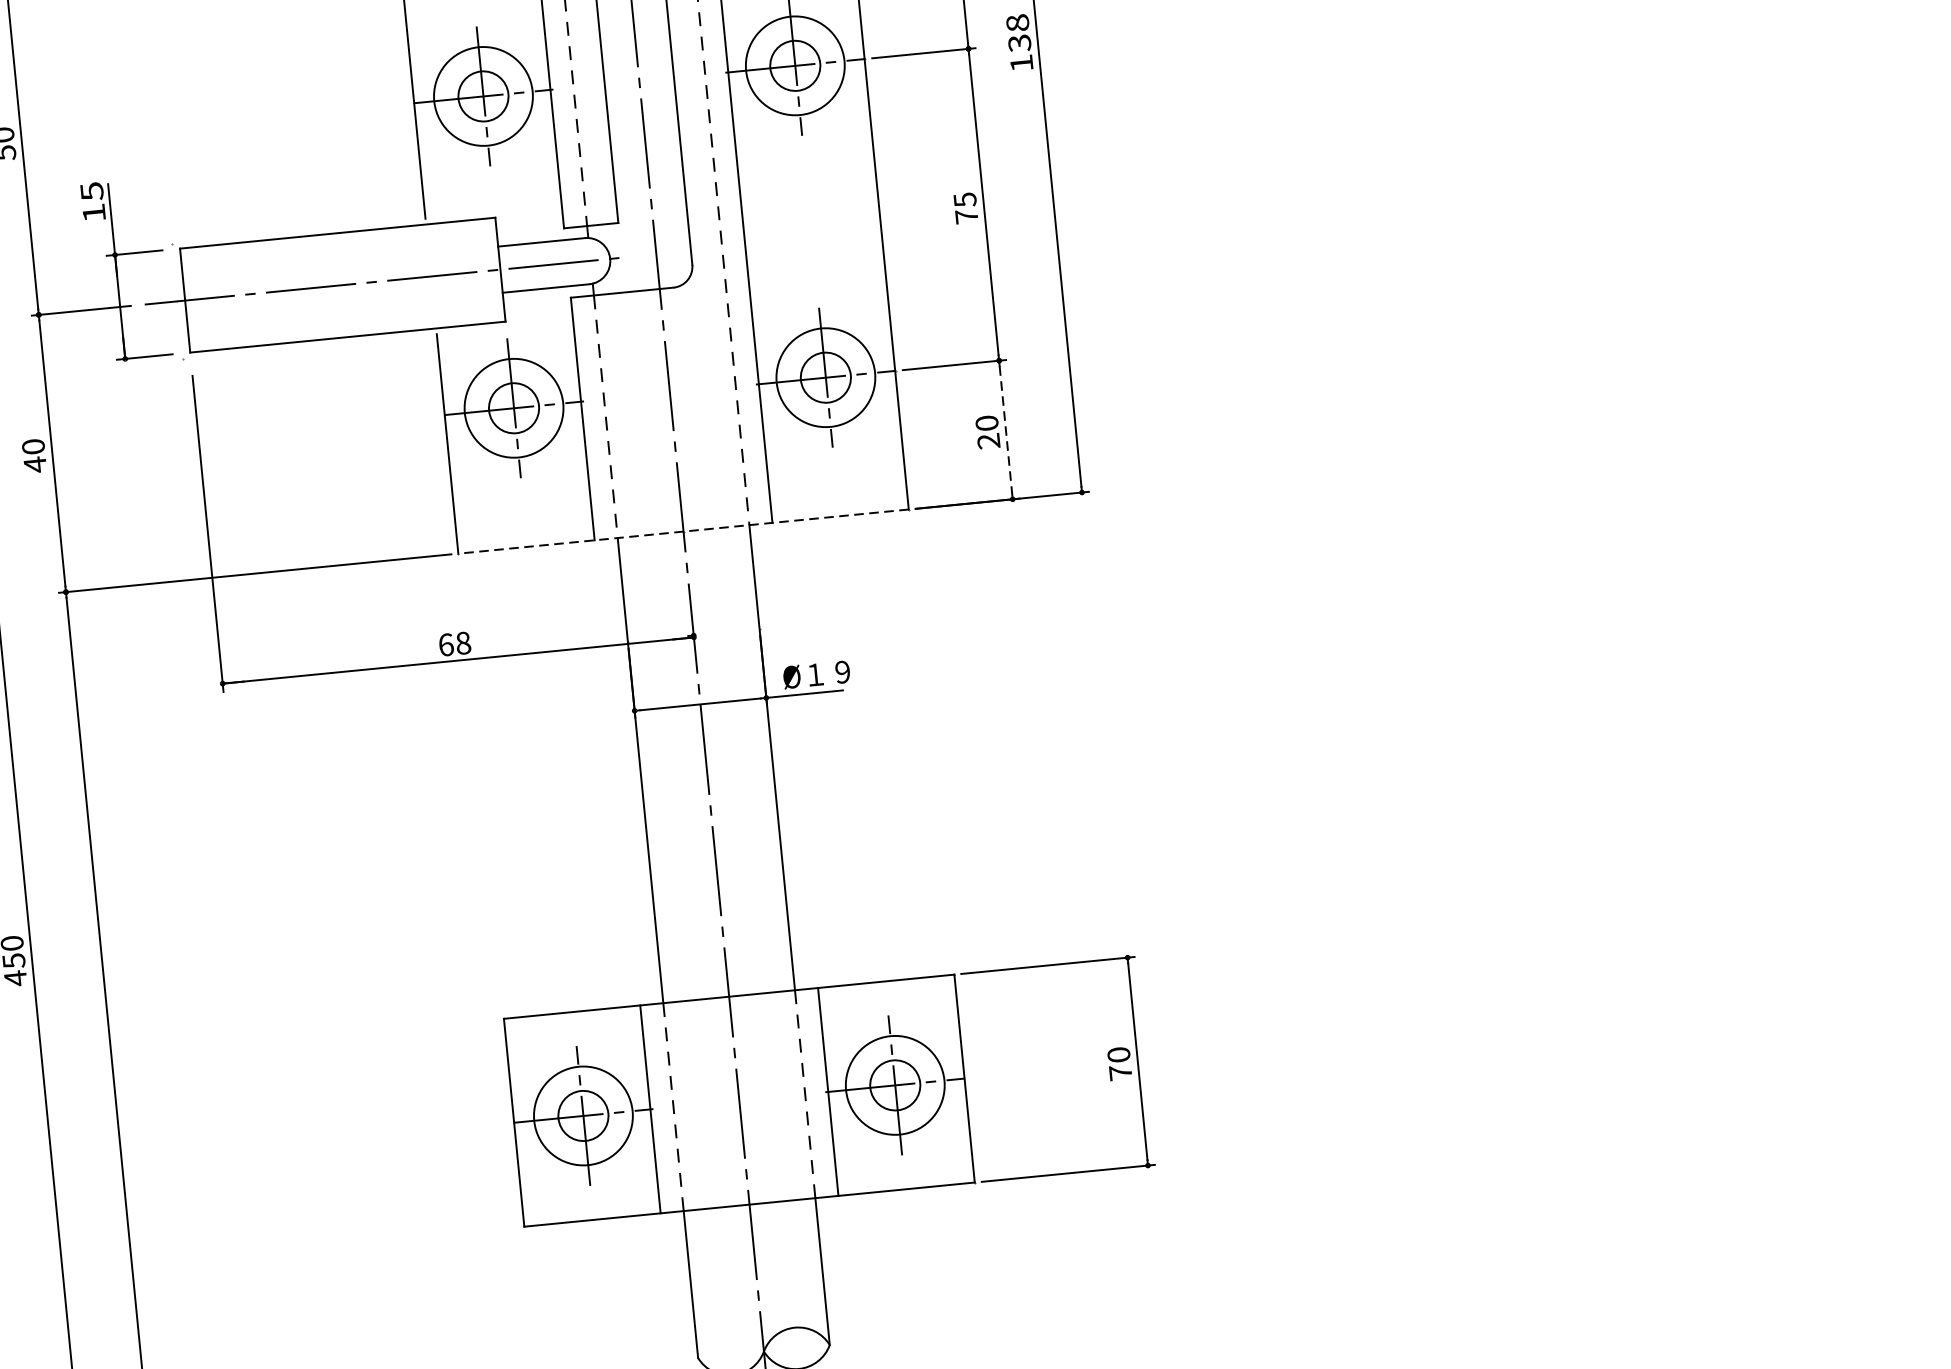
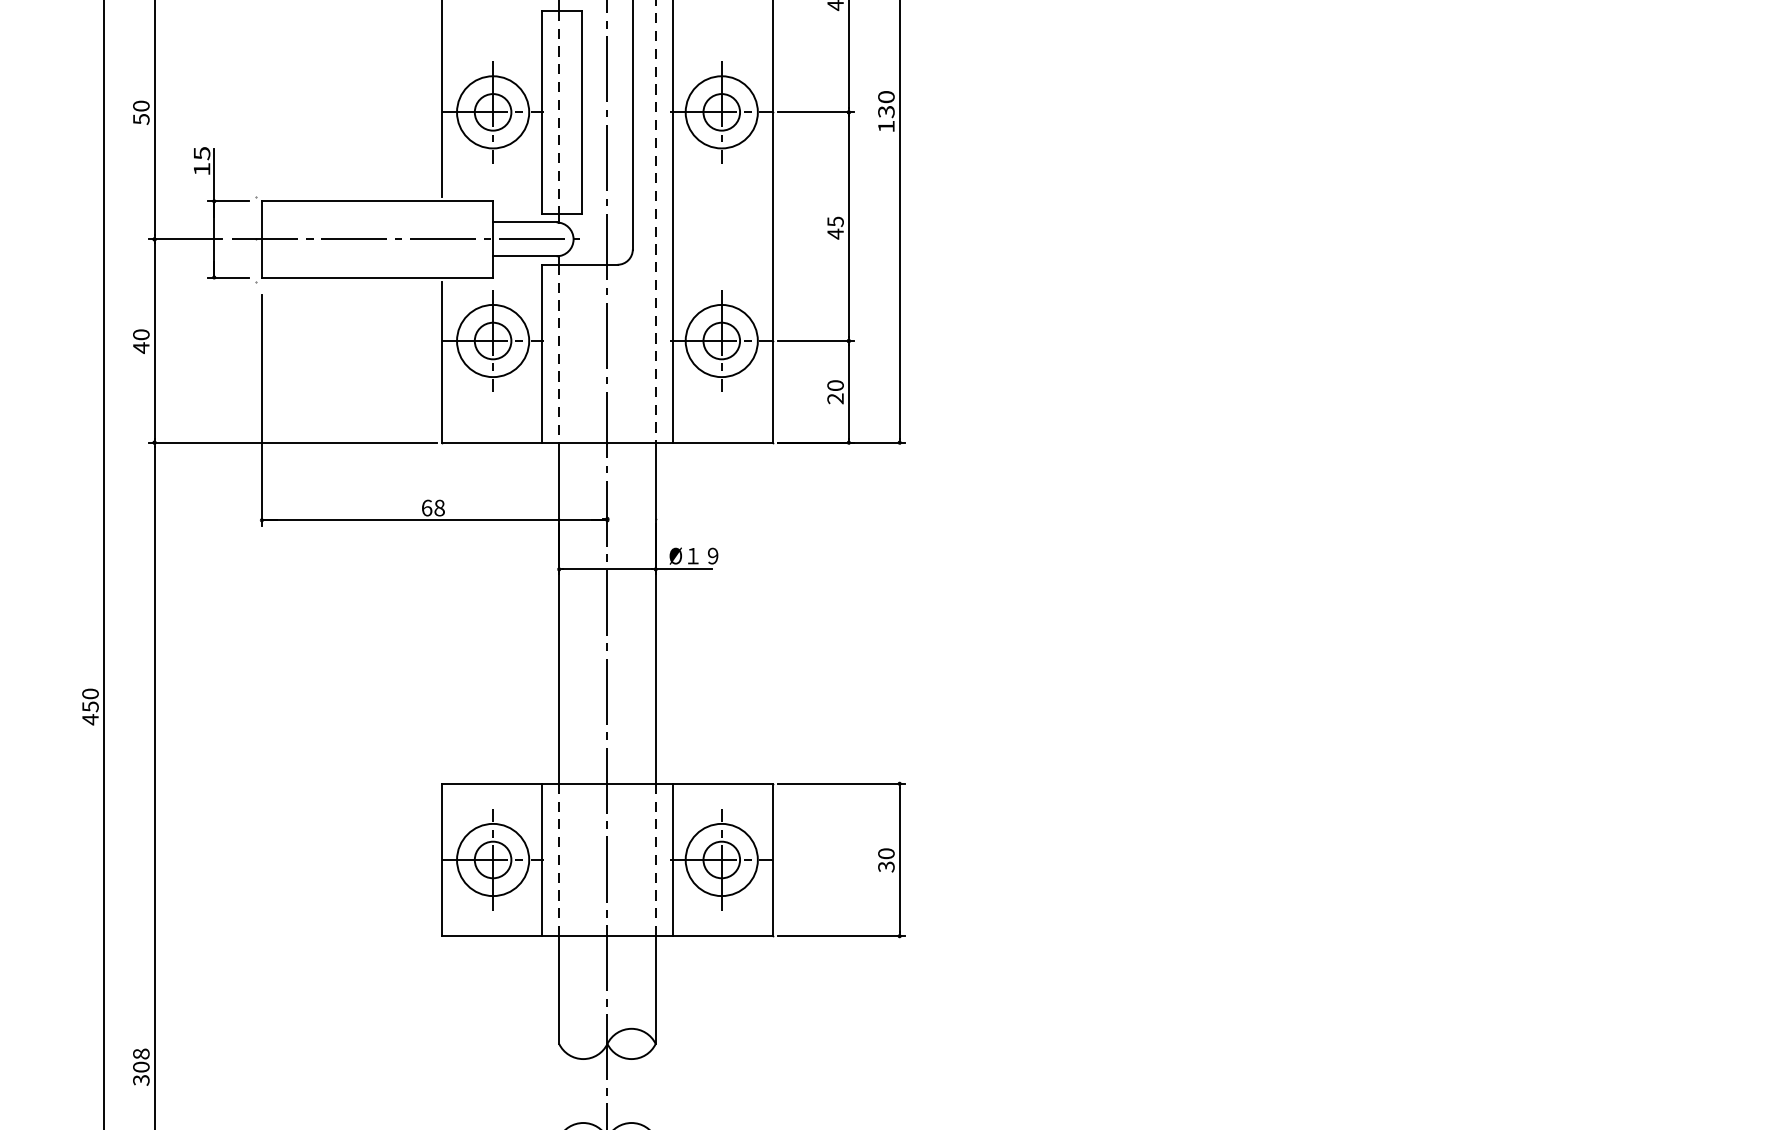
text: (1017, 23) -> (886, 97), 138 -> 130
text: (966, 215) -> (835, 233), 75 -> 45
line: (1005, 429) -> (848, 391), dashed -> solid
line: (682, 531) -> (606, 442), dashed -> solid
text: (1120, 1072) -> (886, 866), 70 -> 30

